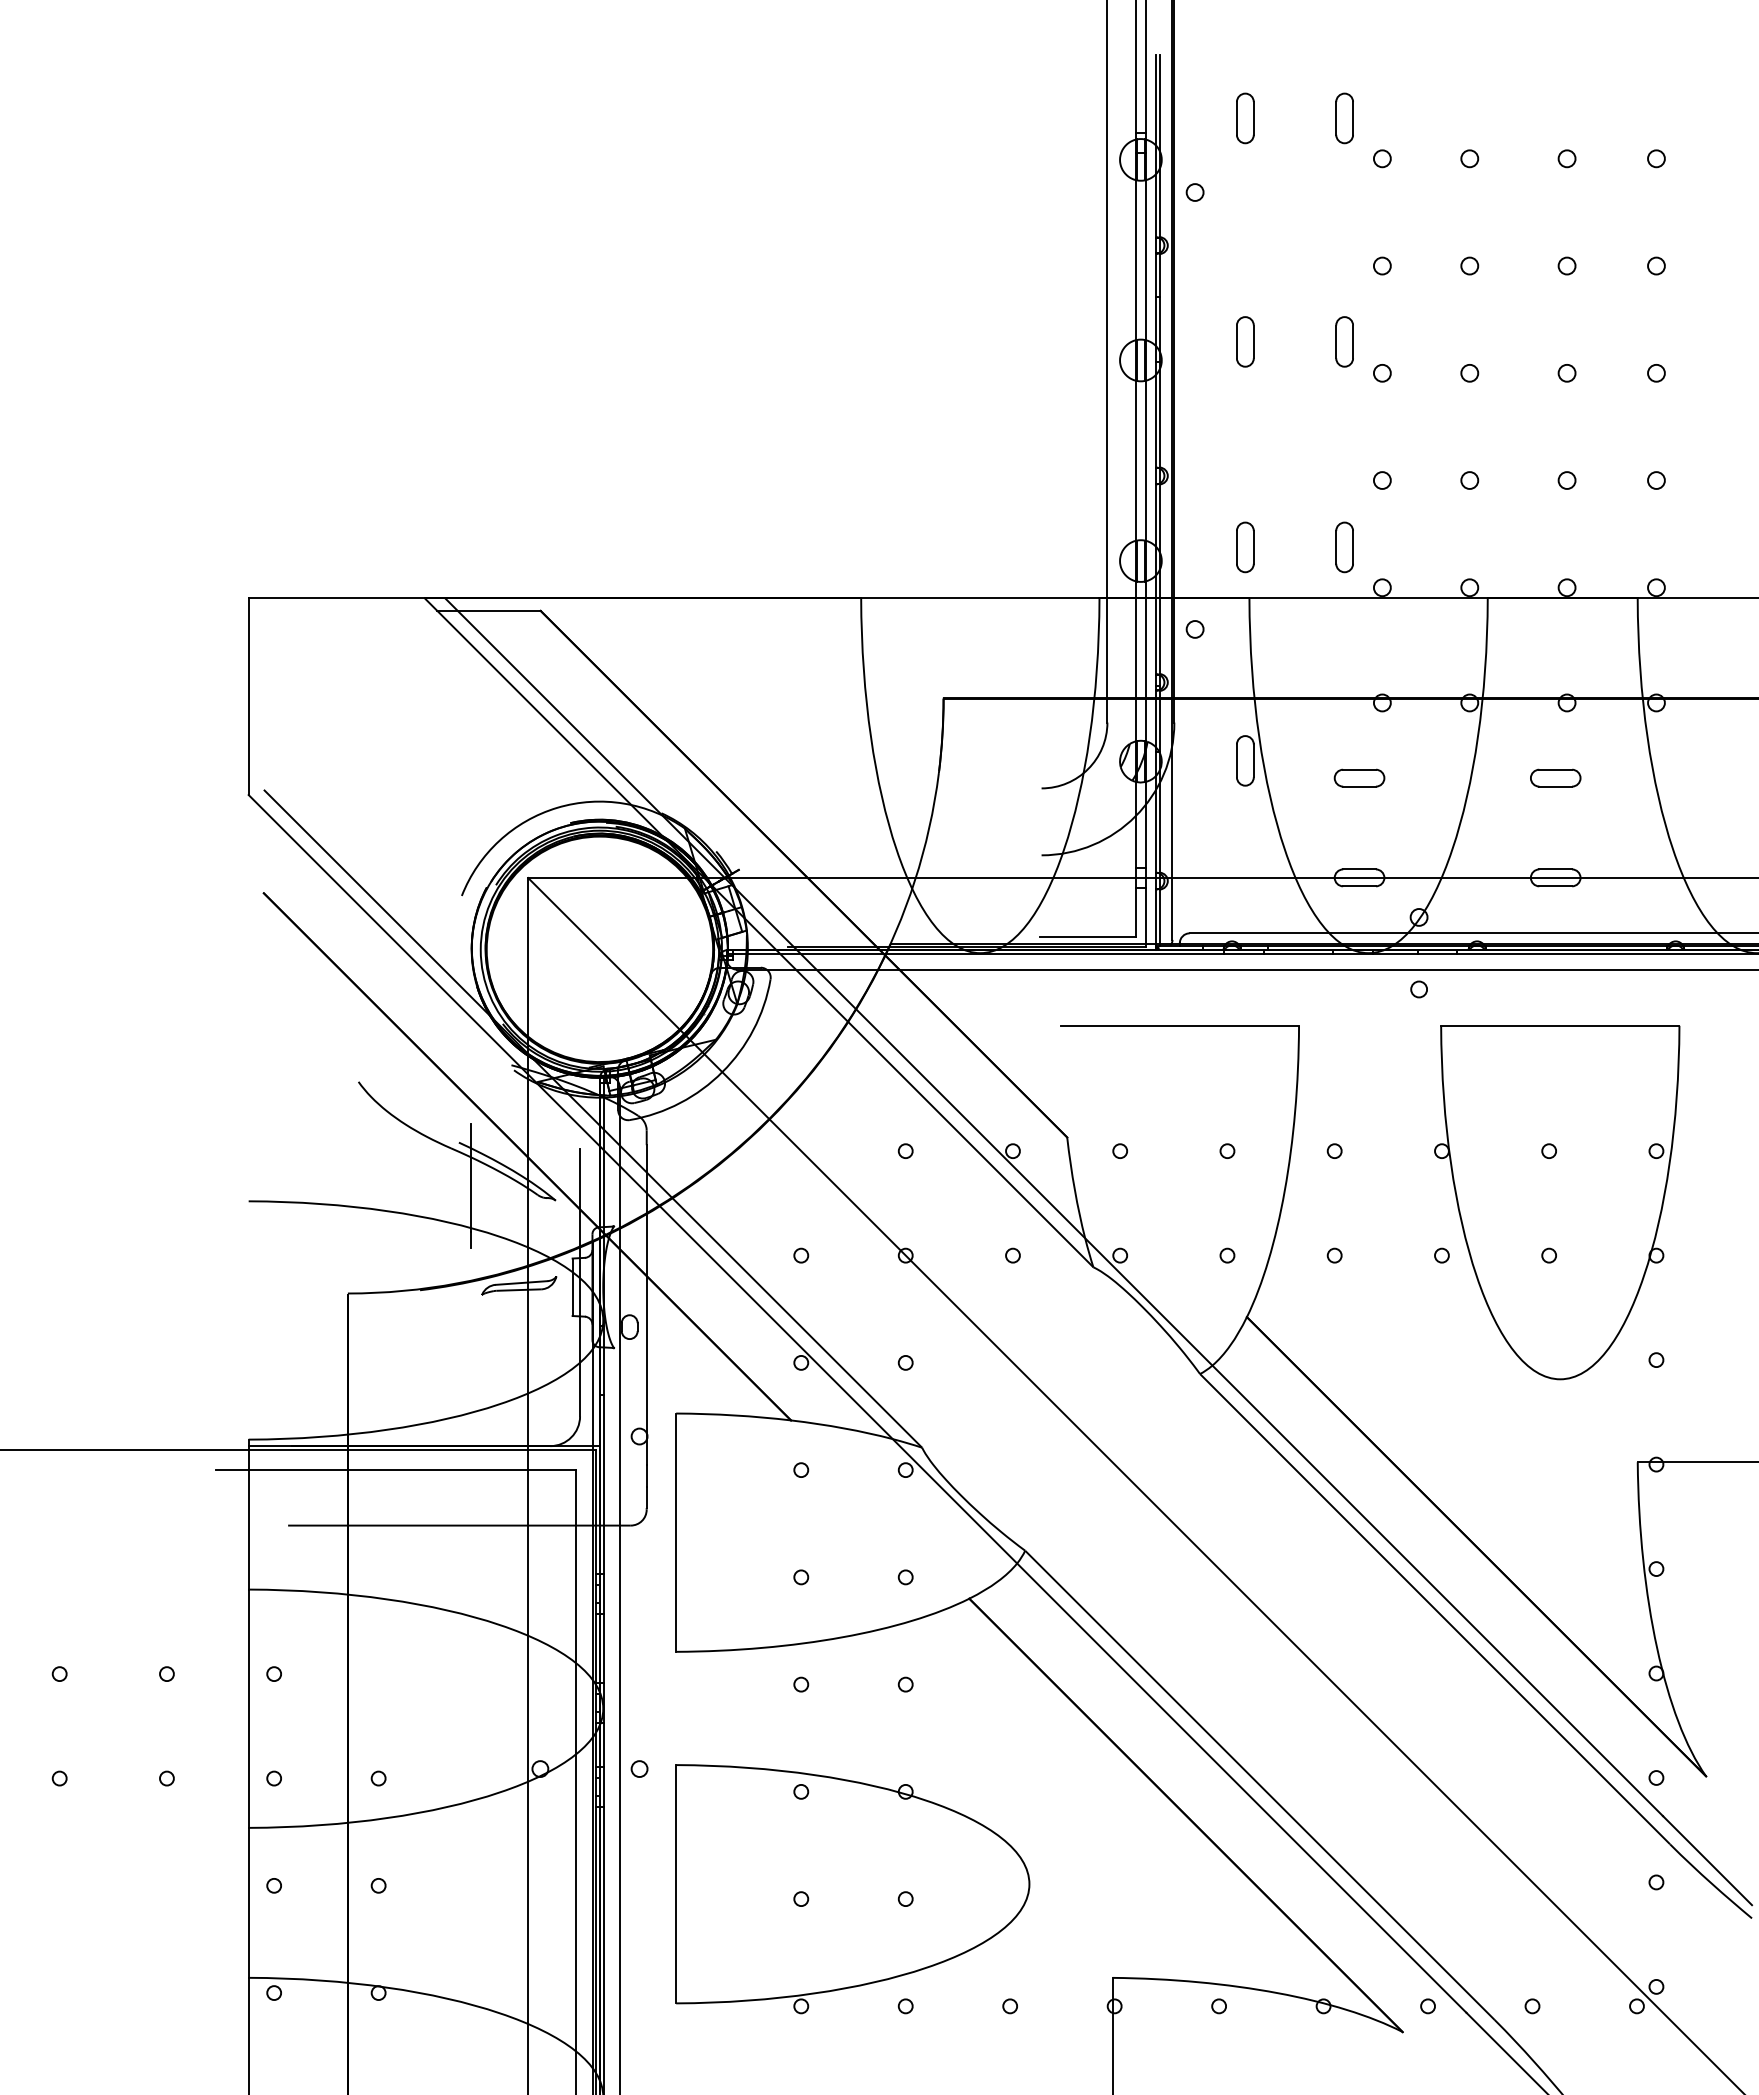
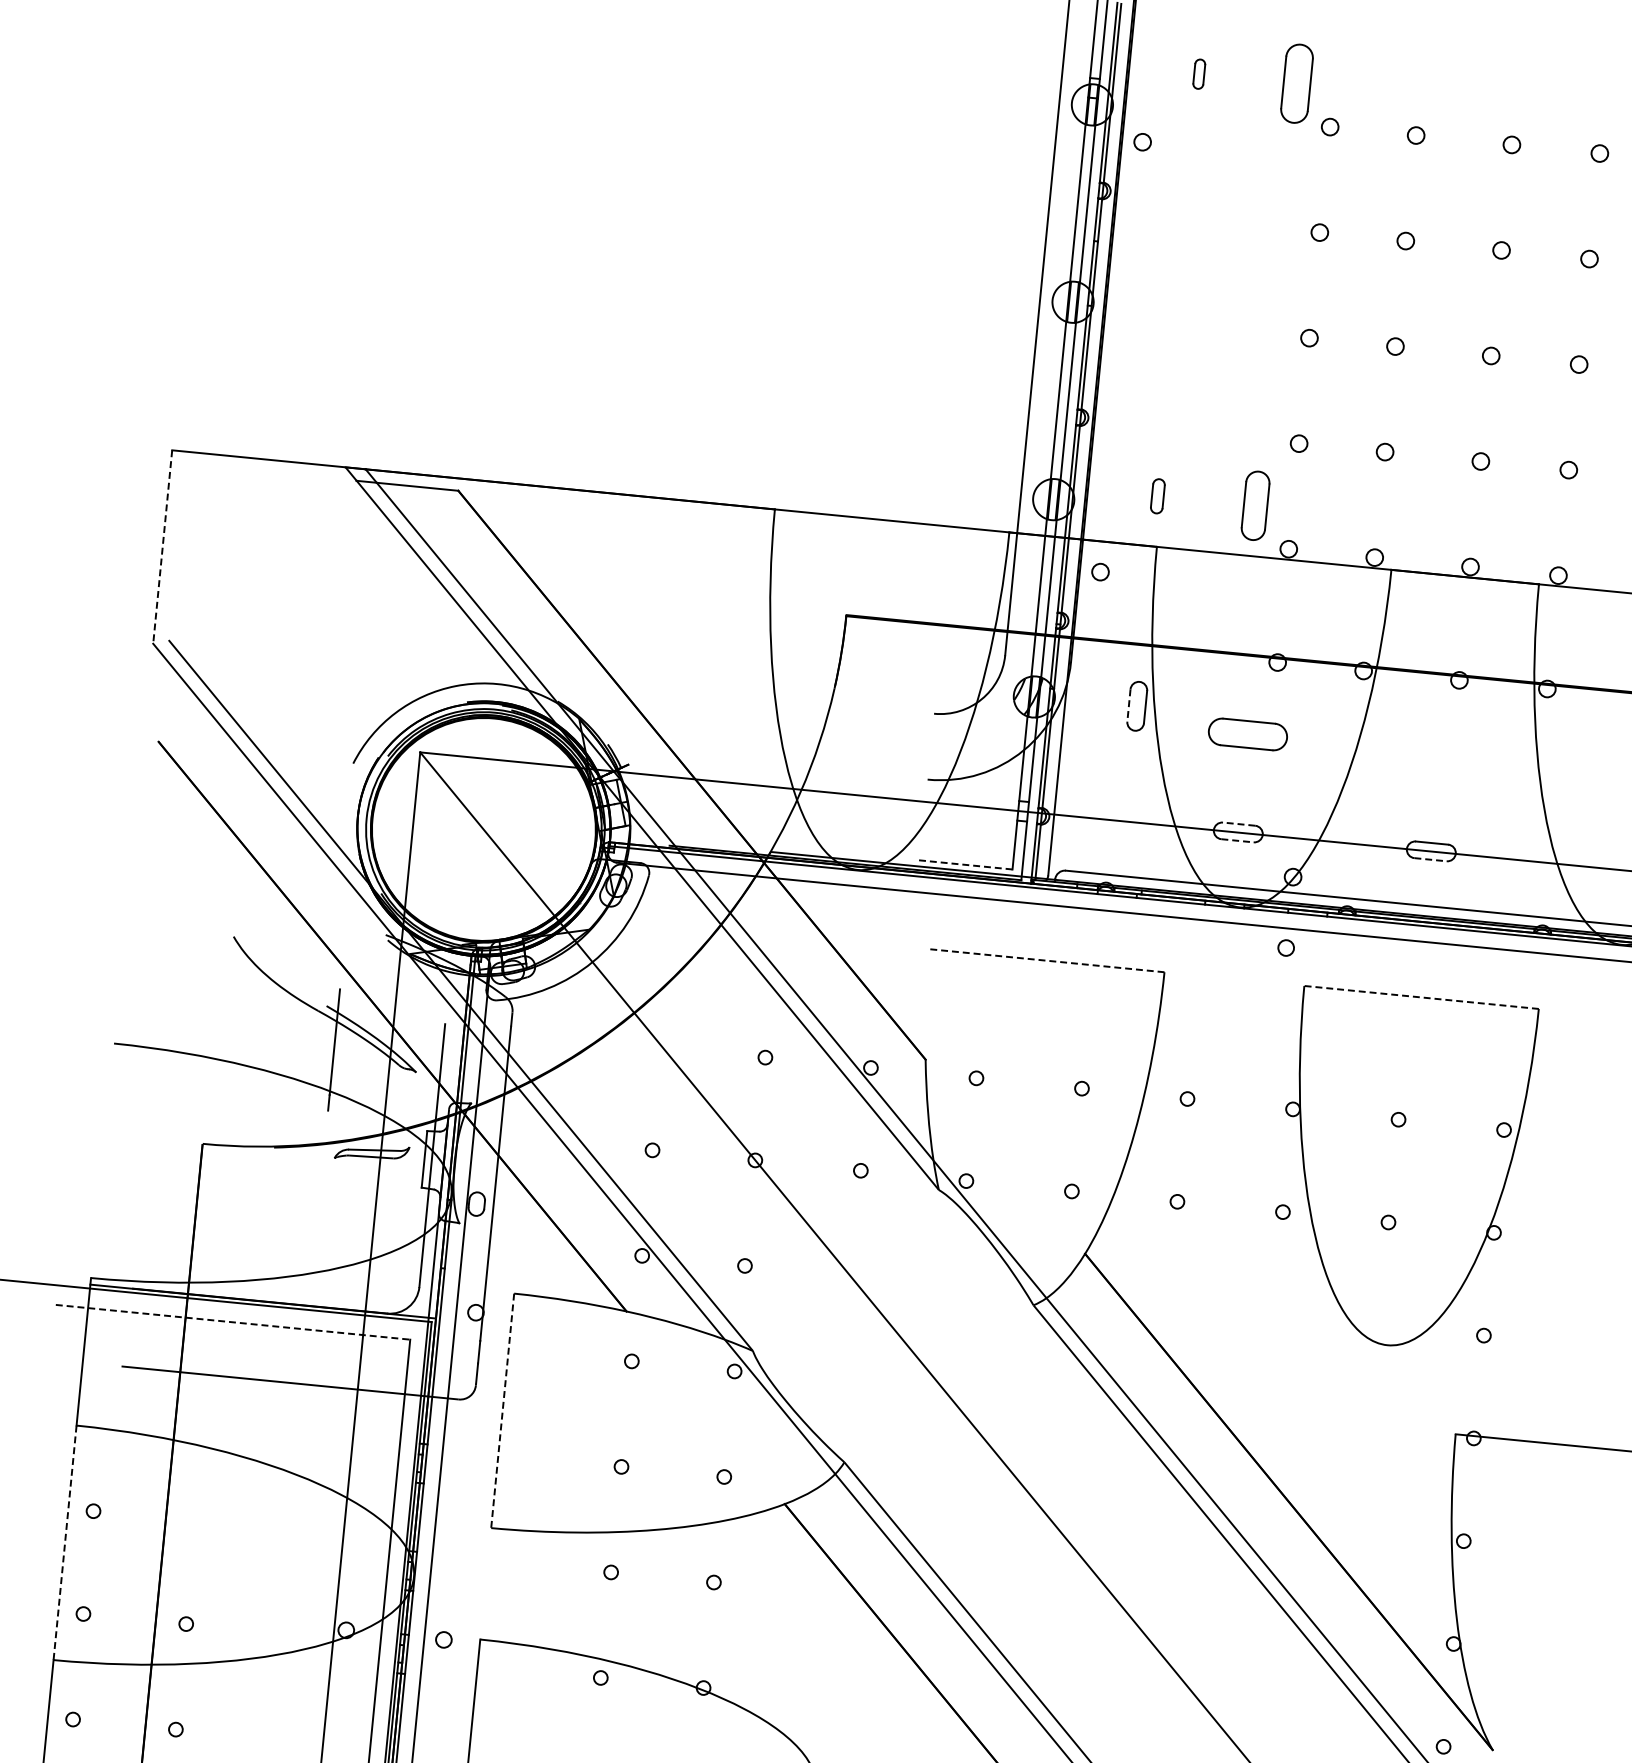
part: (1245, 118) -> (1199, 74), size x0.6
part: (1344, 118) -> (1296, 83), size x1.6
part: (1245, 341) -> (1177, 293), removed
part: (1344, 341) -> (1275, 303), removed
part: (1245, 547) -> (1157, 496), size x0.7
part: (1344, 547) -> (1255, 505), size x1.4
line: (248, 697) -> (162, 547), solid -> dashed
line: (1236, 761) -> (1128, 706), solid -> dashed
part: (1359, 777) -> (1247, 733), size x1.6
part: (1555, 777) -> (1440, 752), removed
line: (1359, 869) -> (1239, 824), solid -> dashed
line: (1360, 886) -> (1238, 841), solid -> dashed
line: (1556, 886) -> (1431, 859), solid -> dashed
line: (1088, 937) -> (965, 864), solid -> dashed
line: (1179, 1025) -> (1046, 960), solid -> dashed
line: (1559, 1025) -> (1420, 997), solid -> dashed
line: (396, 1470) -> (233, 1322), solid -> dashed
line: (676, 1533) -> (502, 1411), solid -> dashed
line: (248, 1709) -> (64, 1543), solid -> dashed

